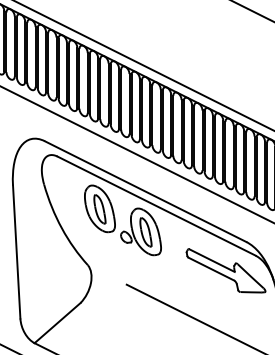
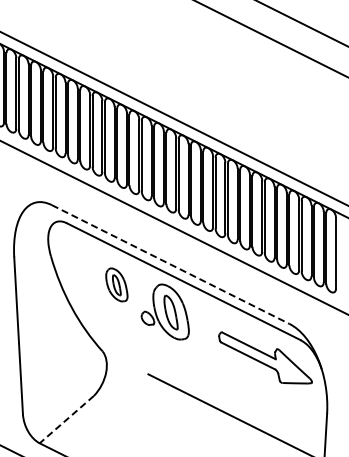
line: (145, 191) -> (170, 264), solid -> dashed
part: (99, 208) -> (116, 284), size x0.6
line: (57, 322) -> (66, 419), solid -> dashed

